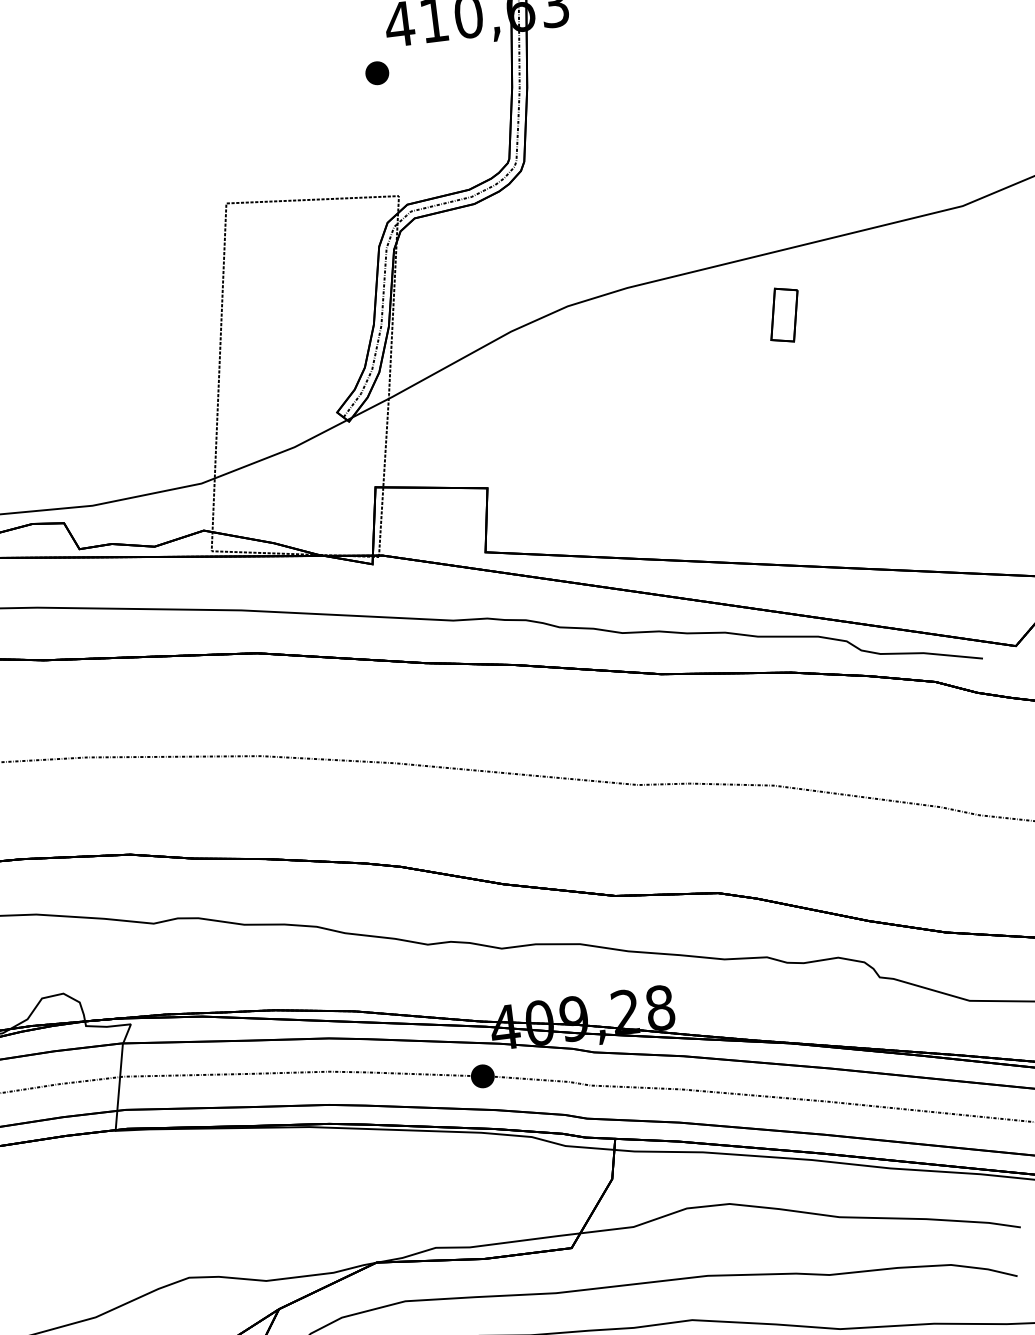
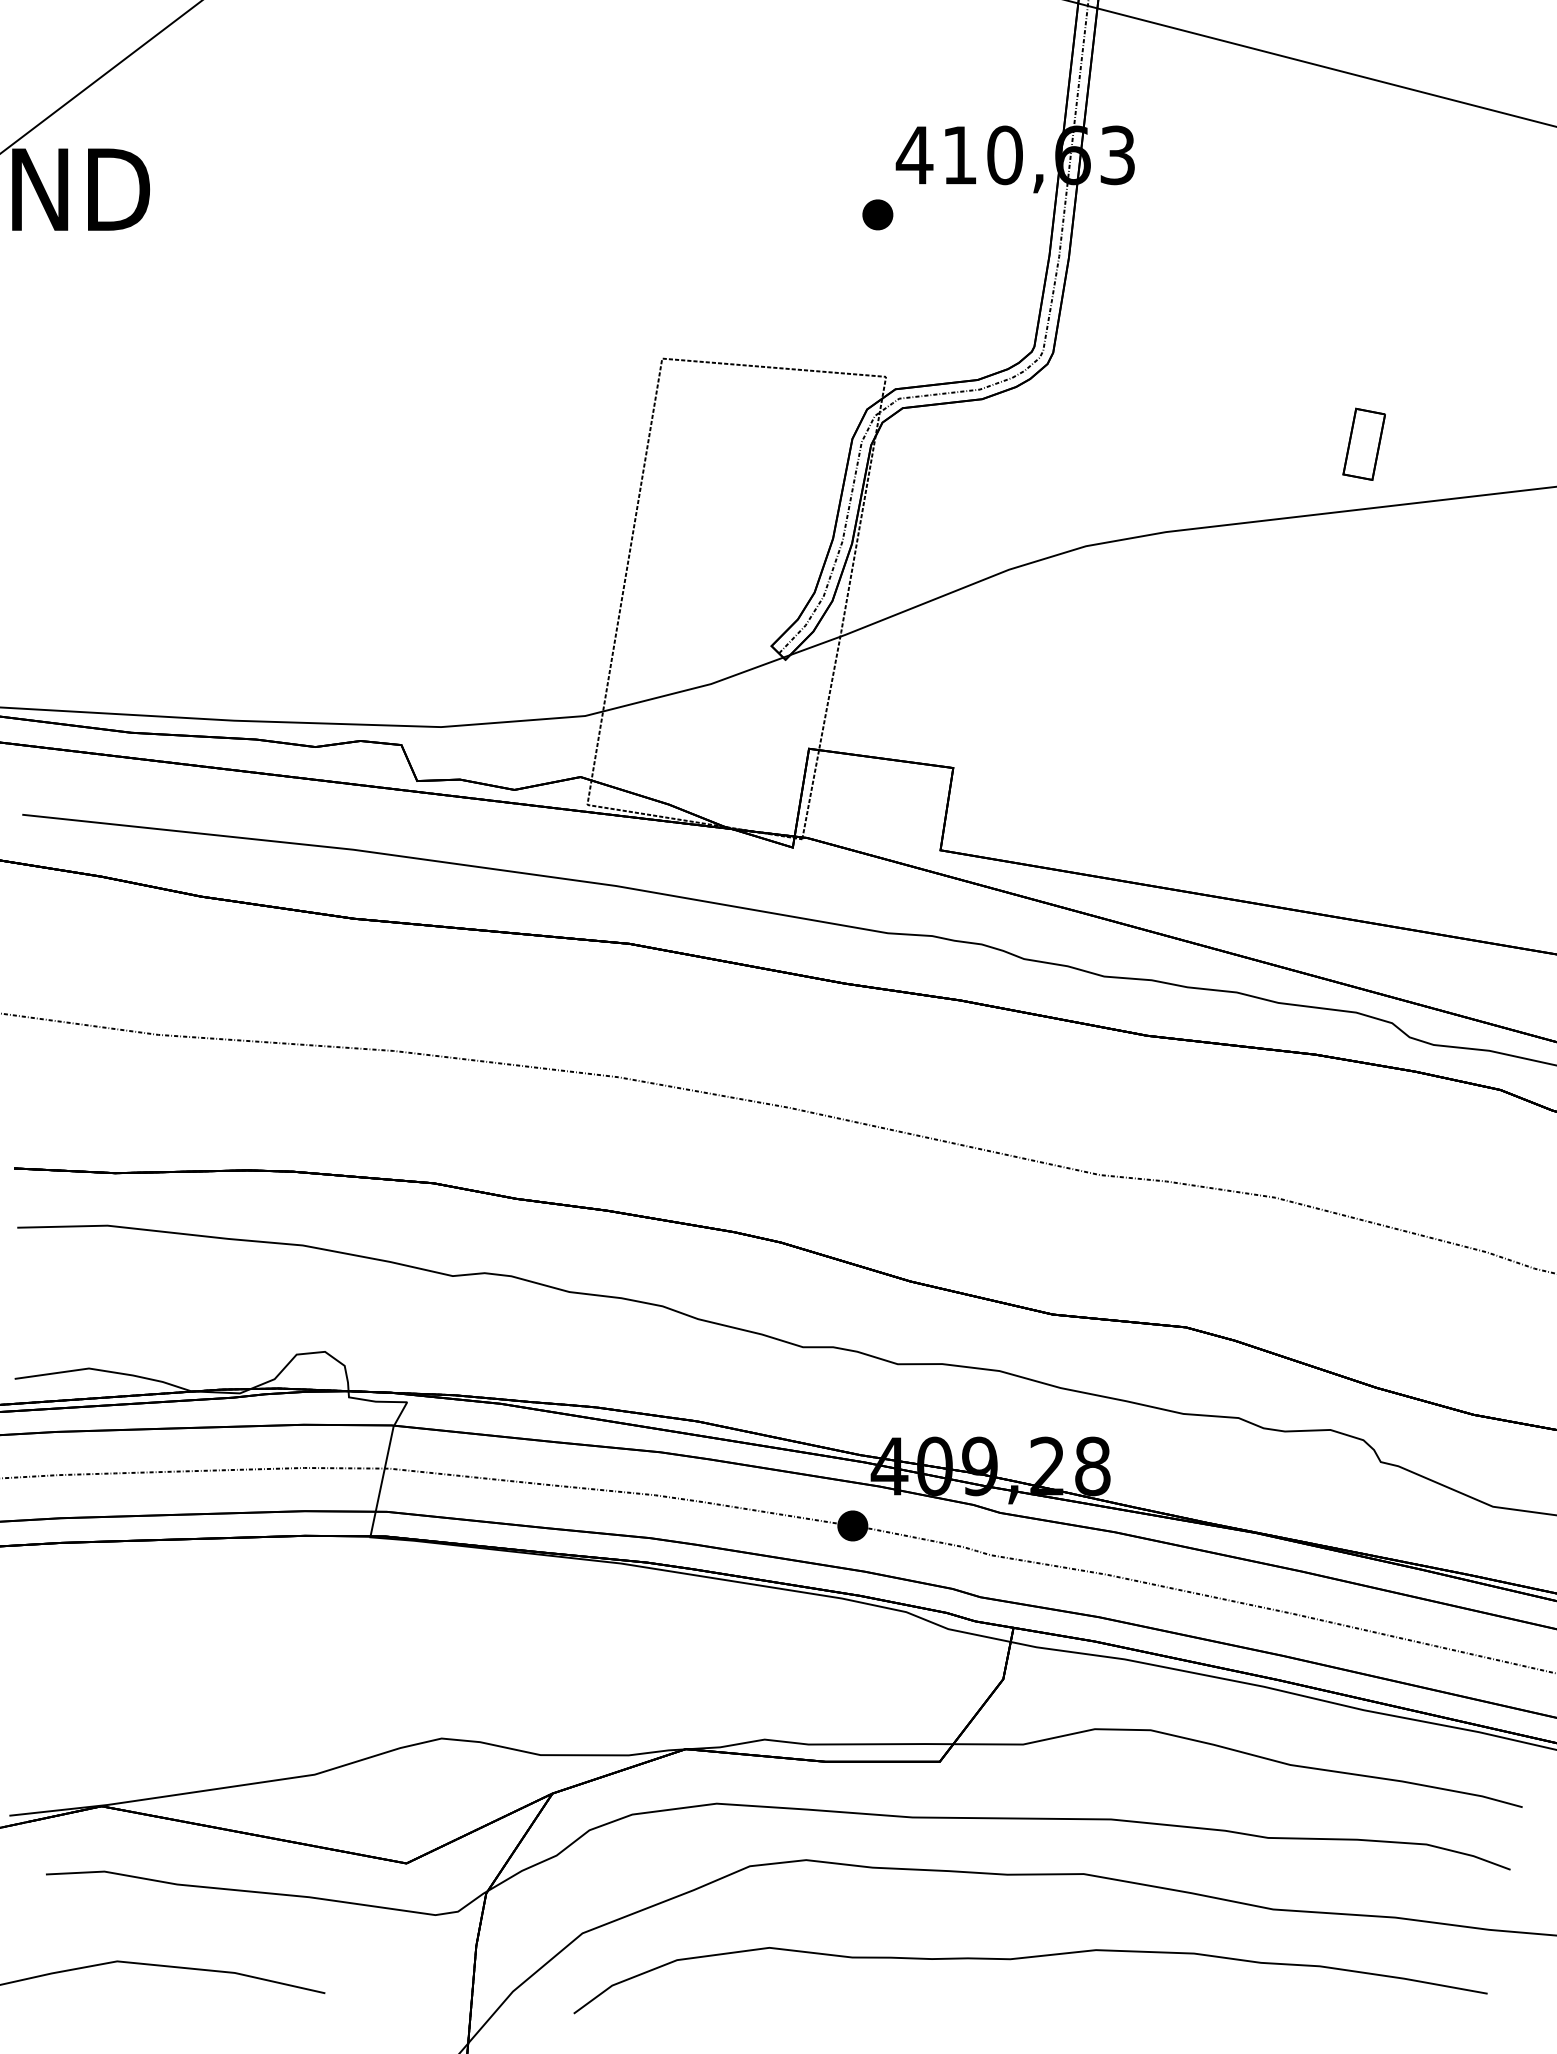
part: (783, 314) -> (1363, 443), moved

